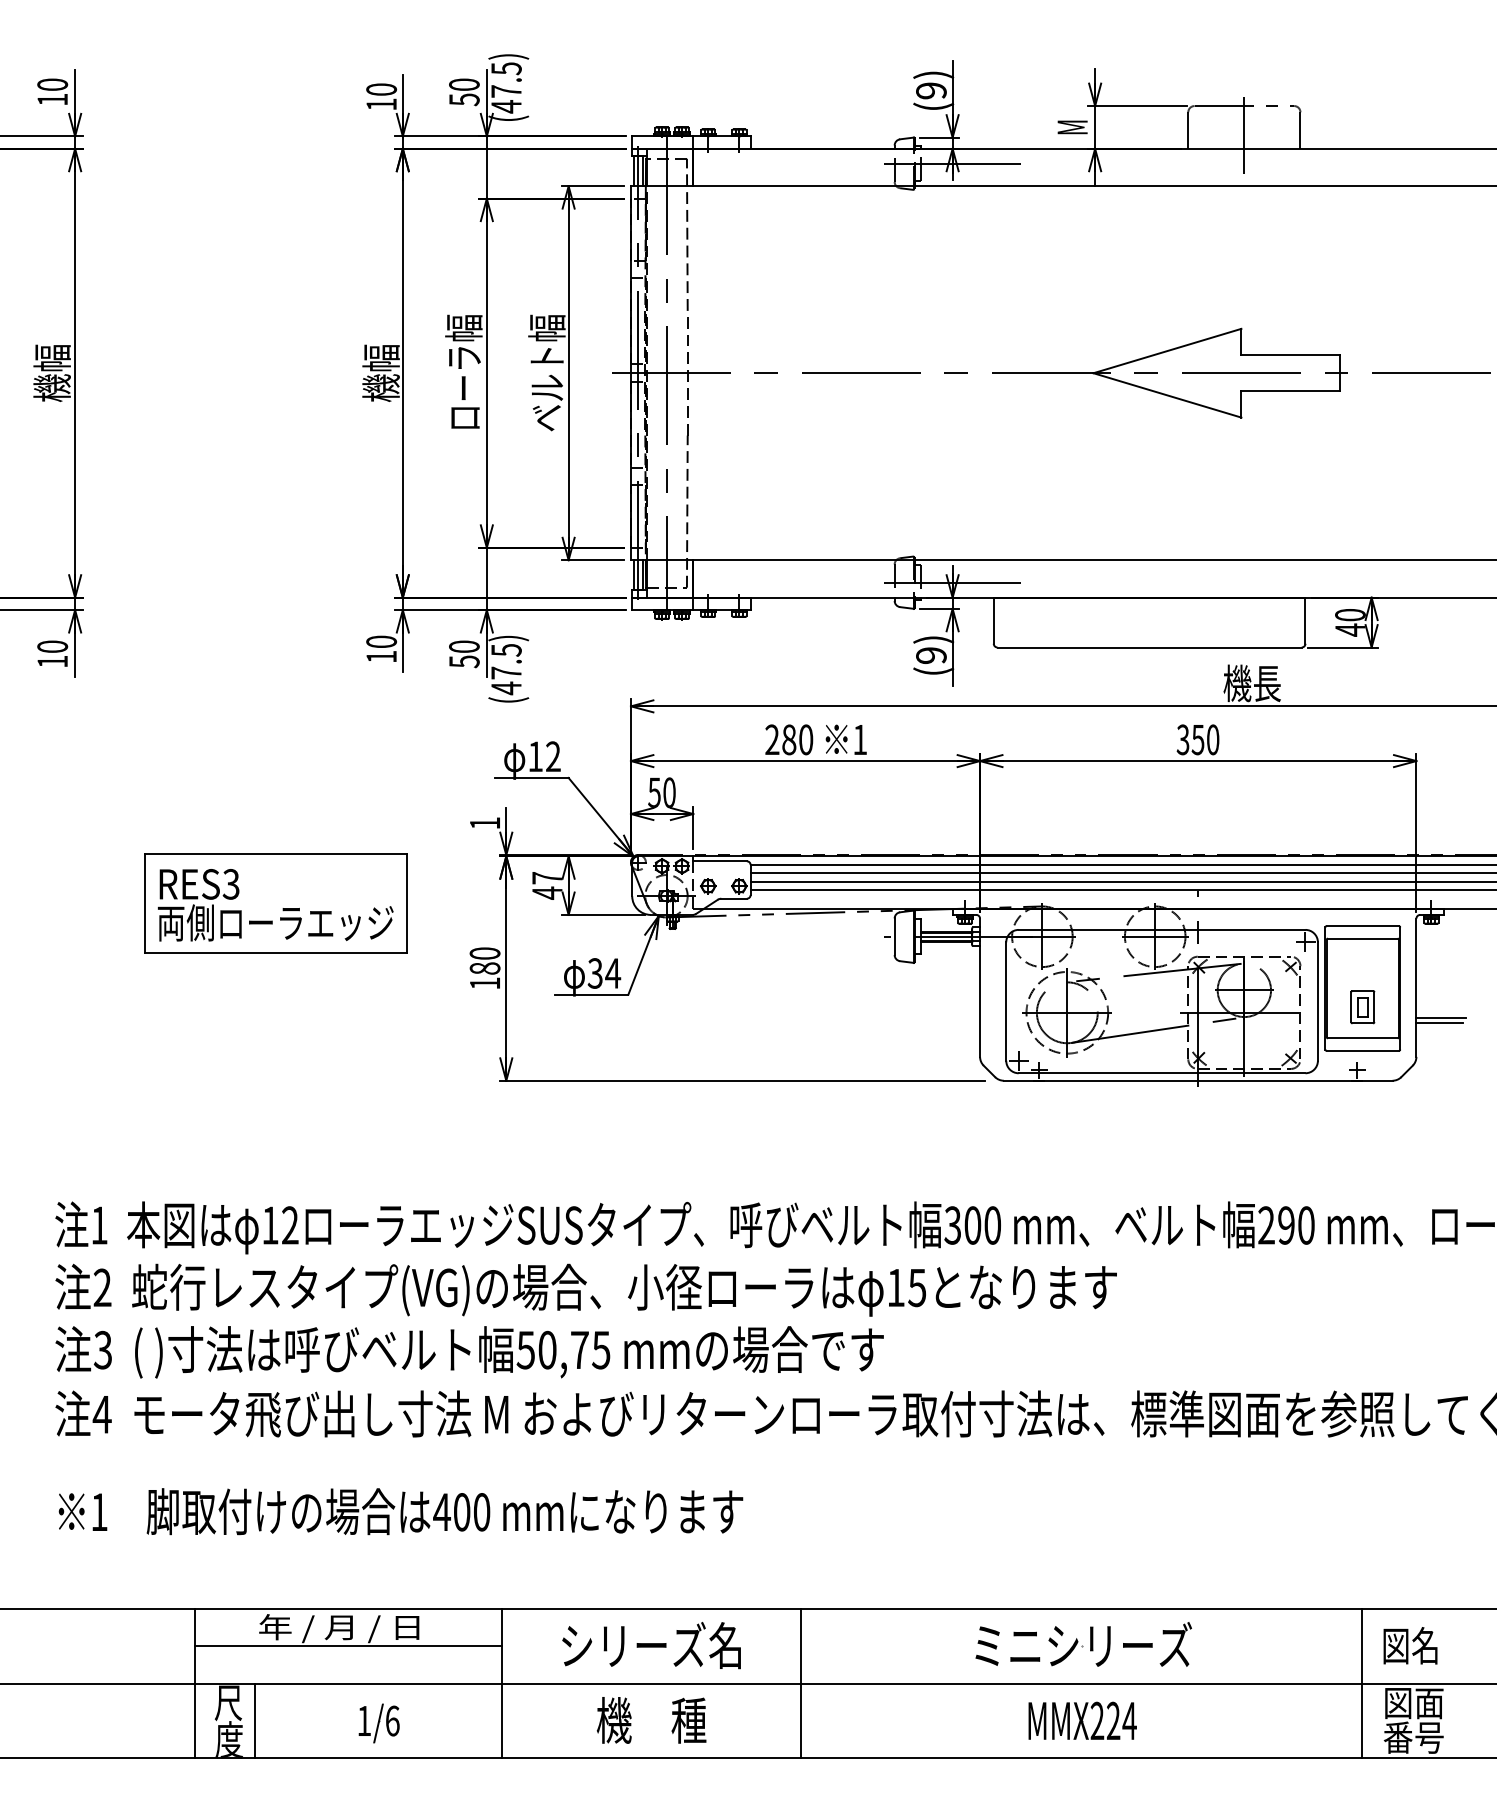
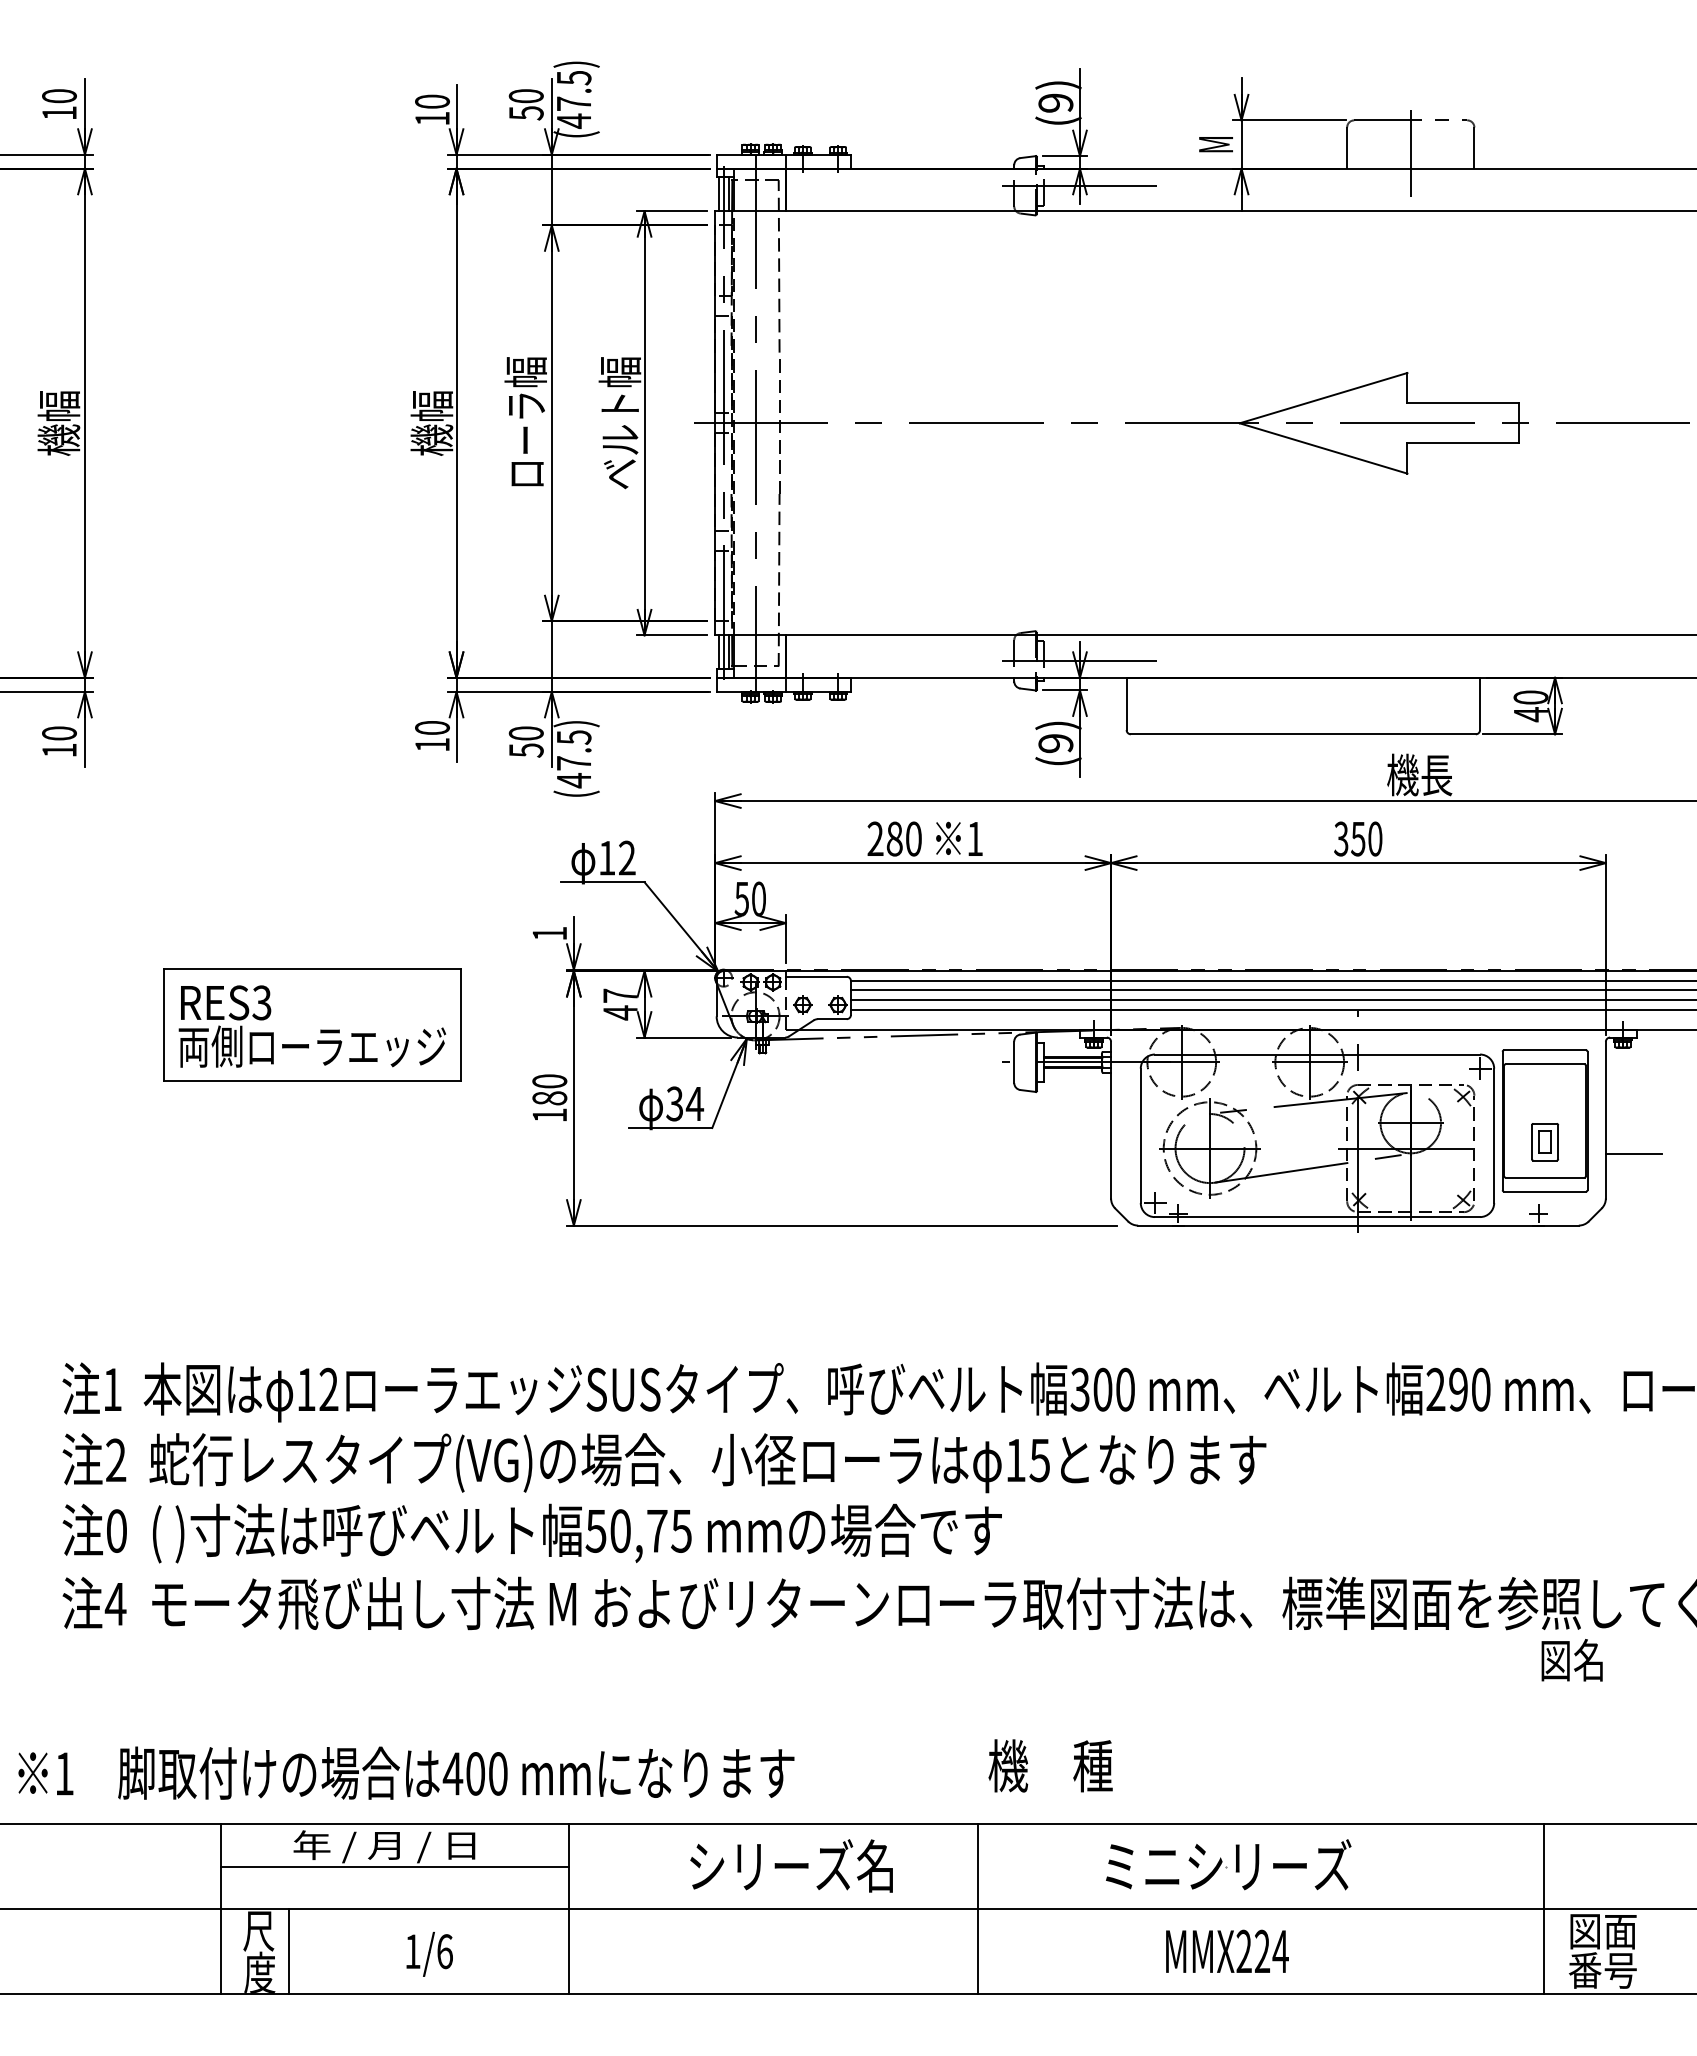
line: (1439, 1022) -> (1631, 1159), removed
text: (102, 1349) -> (116, 1530), 3 -> 0
text: (401, 1511) -> (406, 1772), moved
text: (651, 1645) -> (791, 1865), moved
text: (1409, 1645) -> (1571, 1660), moved
line: (801, 1683) -> (978, 1909), moved
text: (651, 1720) -> (1050, 1765), moved

